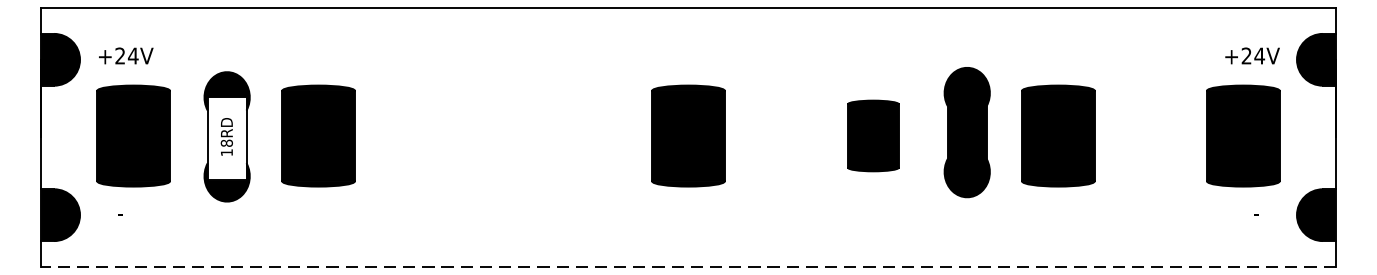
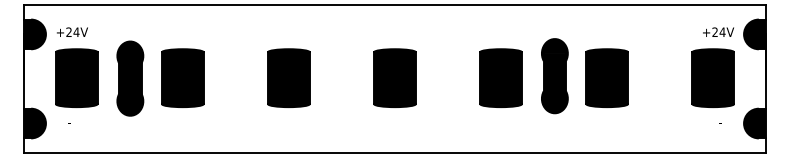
part: (502, 134) -> (288, 77), added
part: (872, 134) -> (500, 77), size x1.43
fill: (227, 138) -> (130, 79), added
line: (687, 267) -> (394, 153), dashed -> solid

